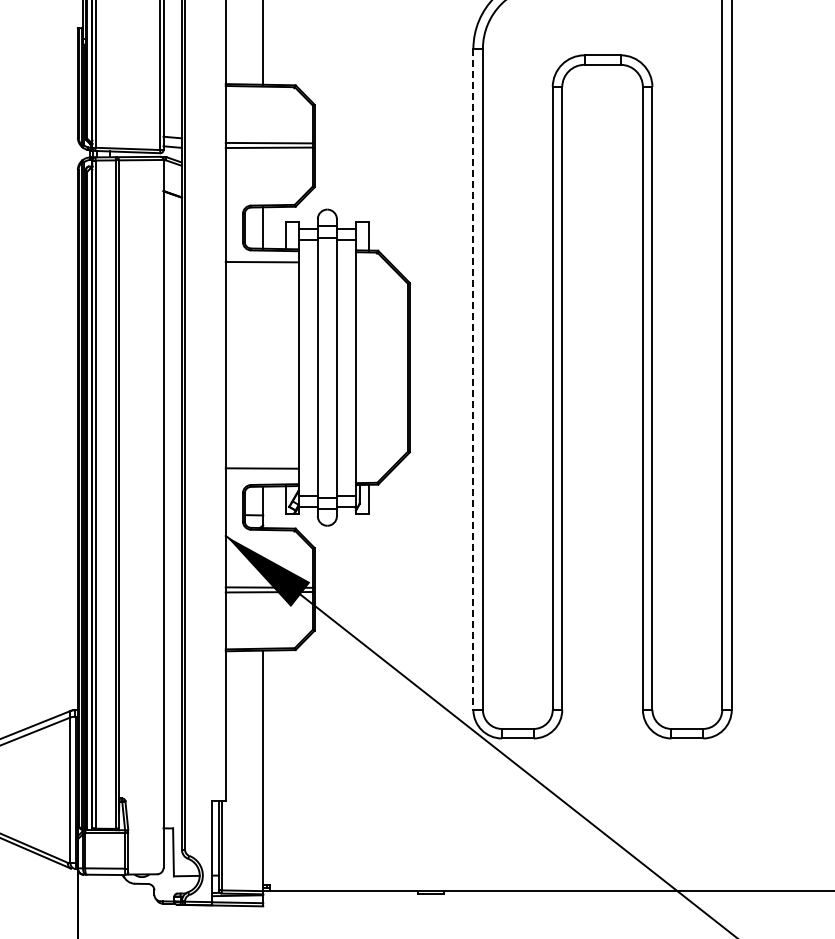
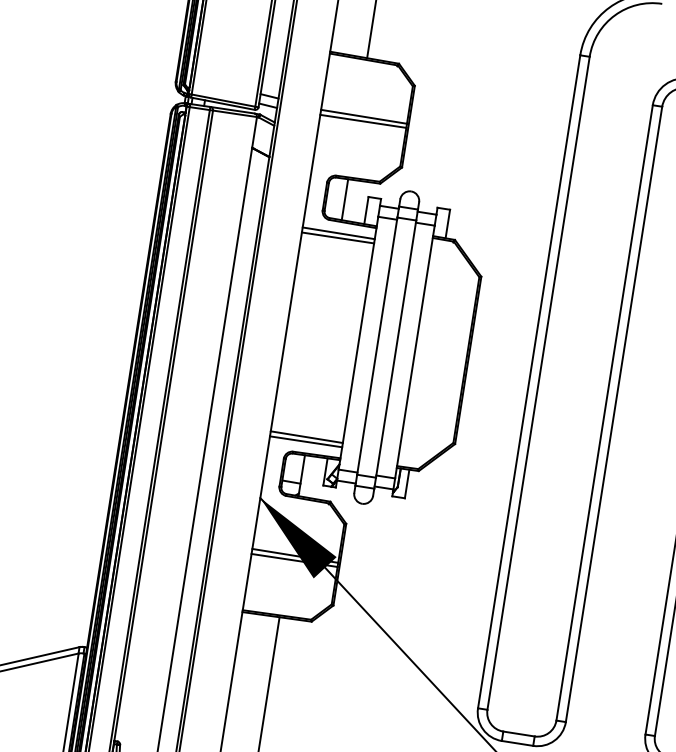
line: (261, 266) -> (337, 237), added
line: (473, 379) -> (529, 381), dashed -> solid
line: (261, 473) -> (305, 441), added

